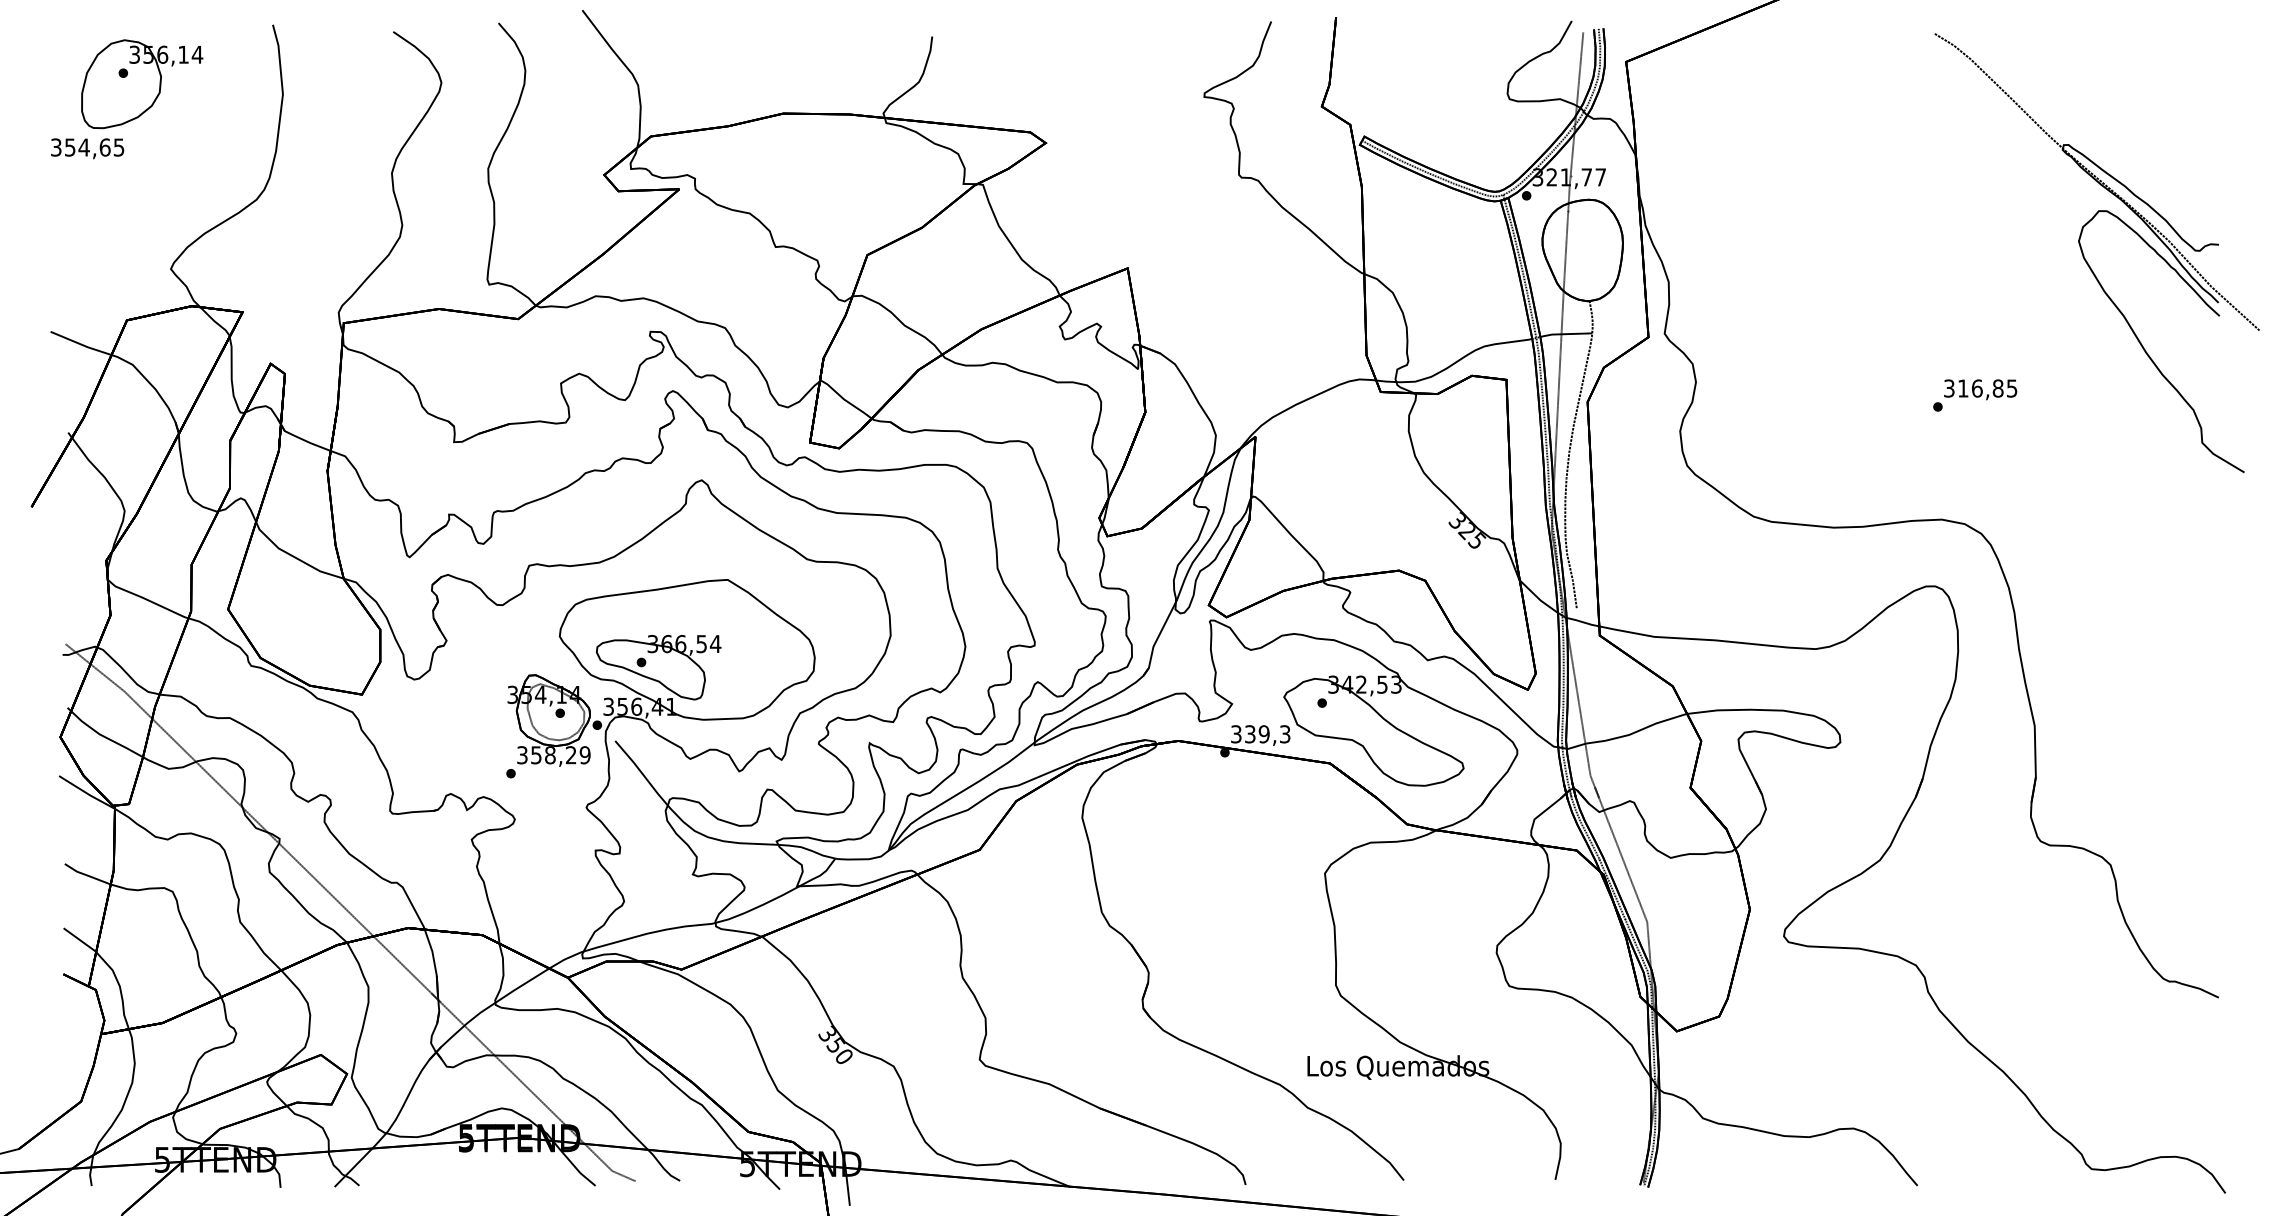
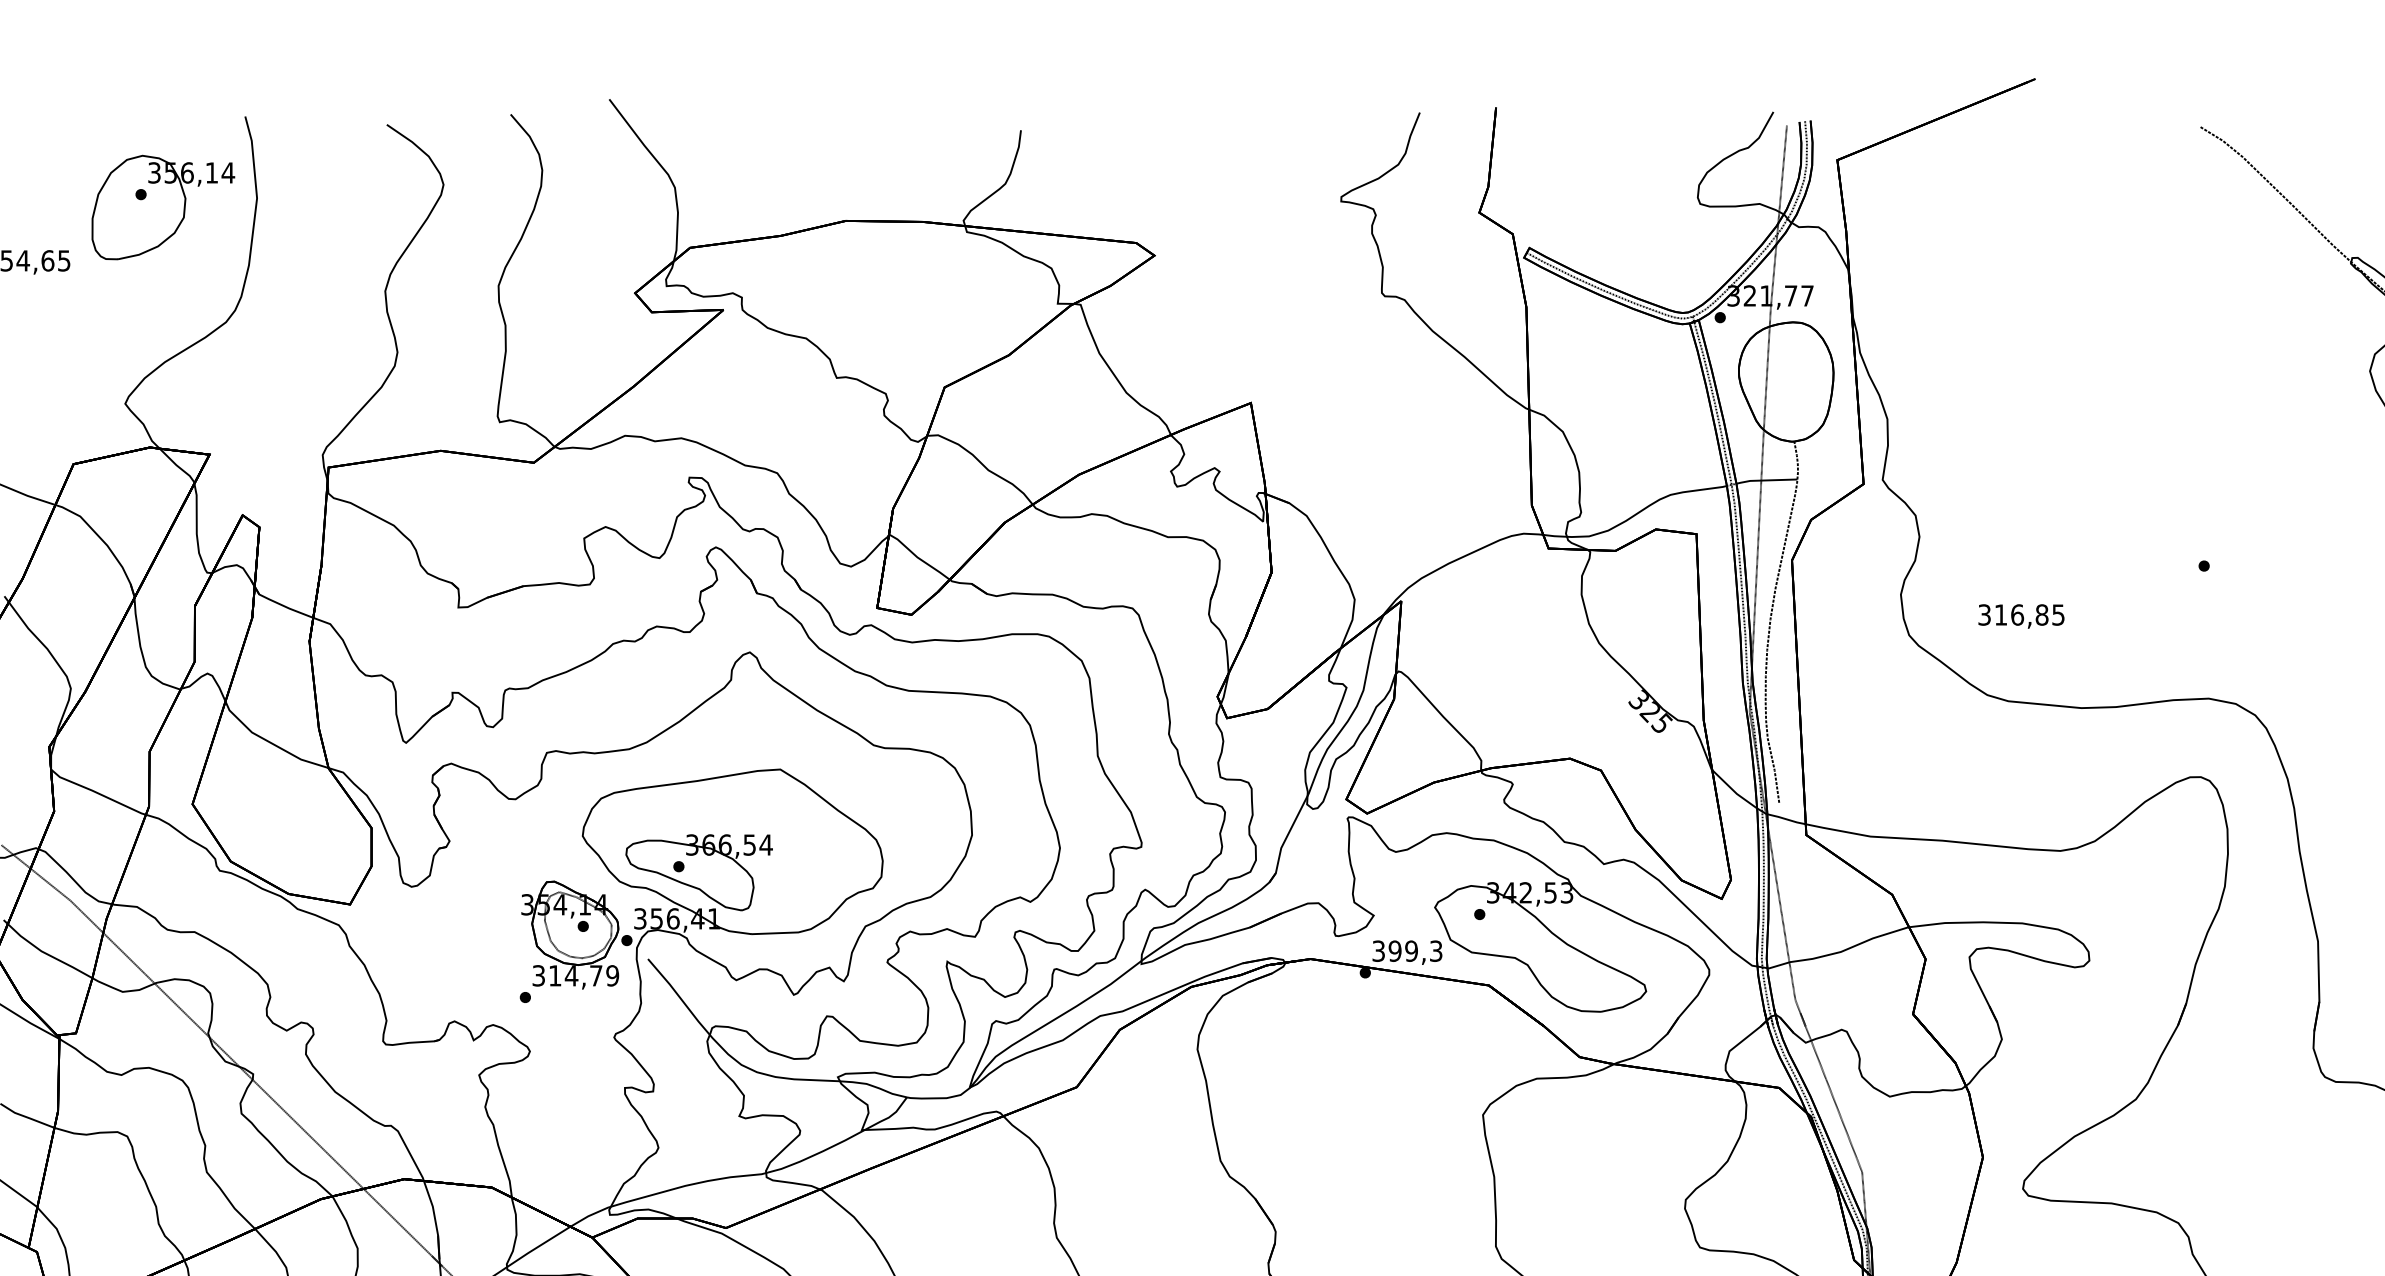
part: (142, 84) -> (163, 207), moved
text: (1980, 389) -> (2021, 616), moved
text: (1249, 734) -> (1394, 951), 339,3 -> 399,3
text: (553, 755) -> (575, 976), 358,29 -> 314,79

